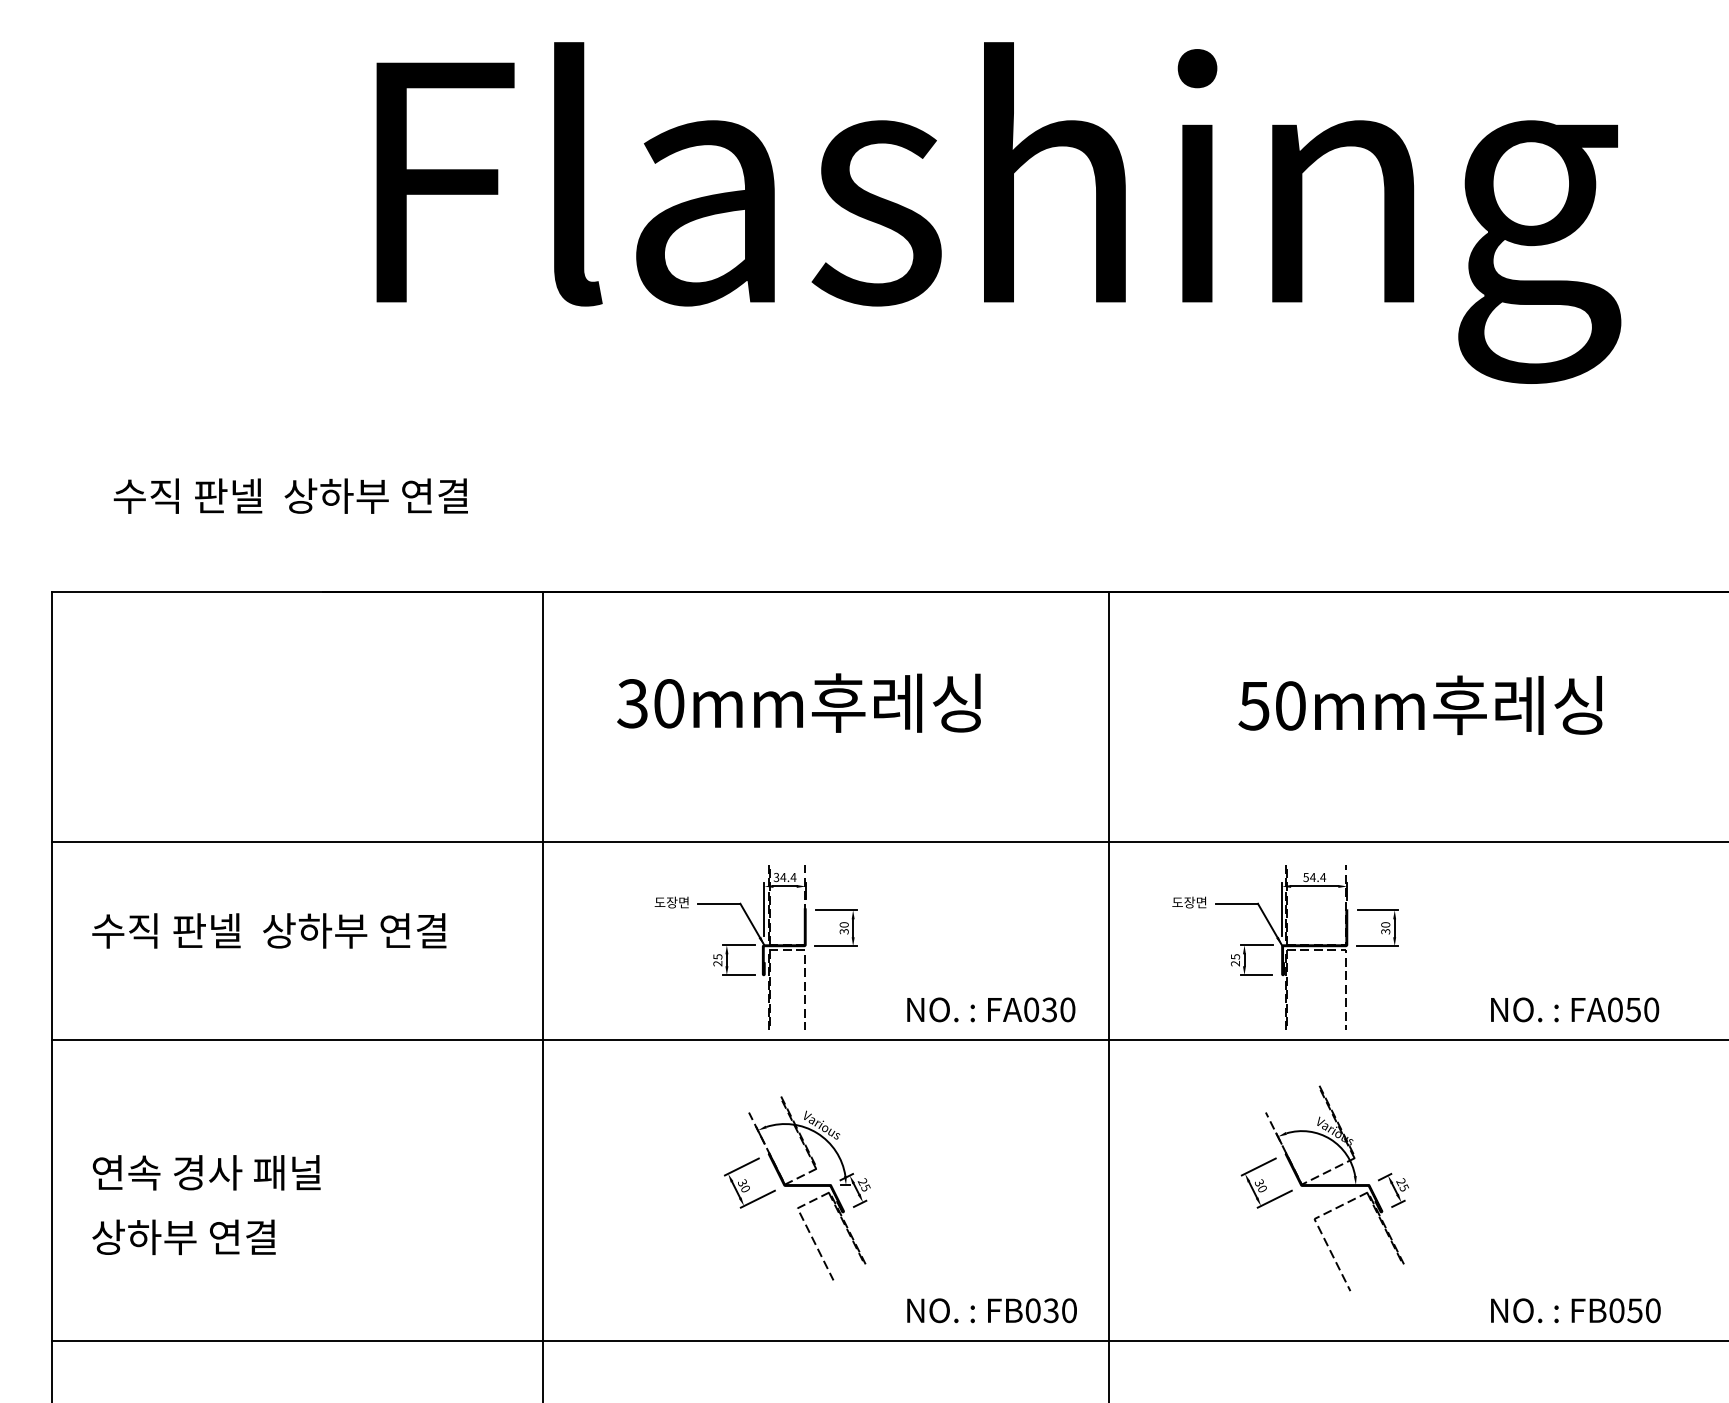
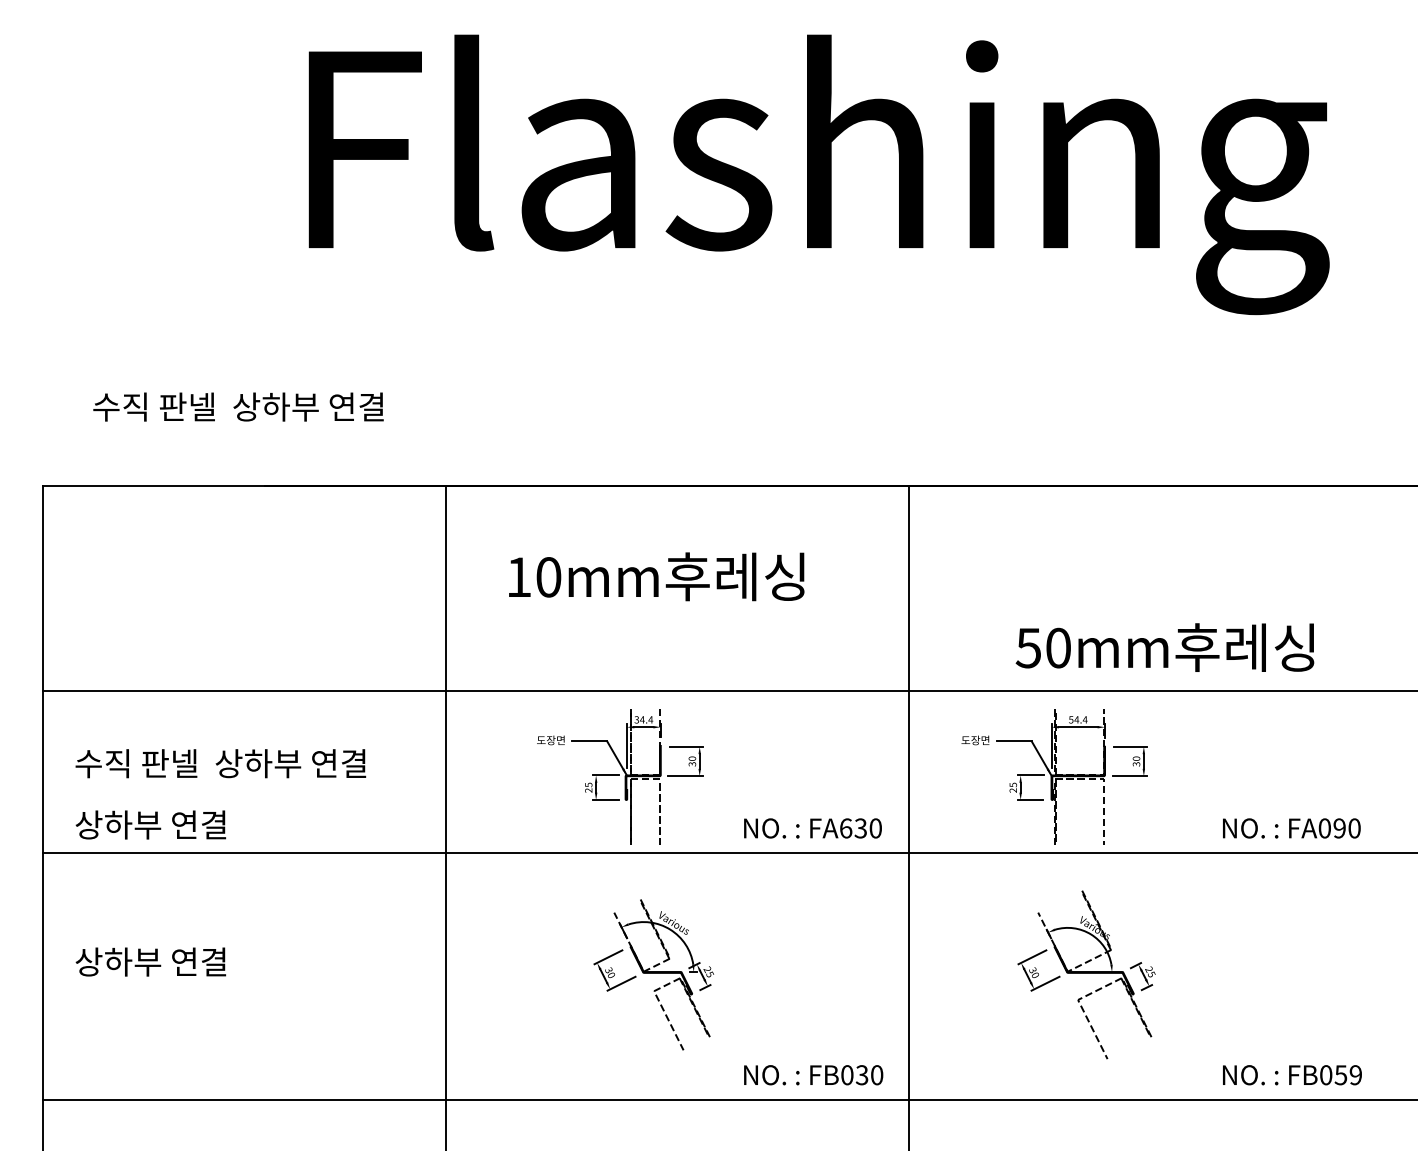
text: (632, 703) -> (518, 577), 30mm -> 10mm
text: (1419, 705) -> (1164, 647), moved
text: (1032, 1009) -> (846, 828), FA030 -> FA630
text: (1633, 1009) -> (1339, 828), FA050 -> FA090
text: (205, 1172) -> (168, 961), 연속 경사 패널 -> 상하부 연결
text: (183, 1236) -> (150, 824), moved
text: (1652, 1311) -> (1355, 1075), FB050 -> FB059

